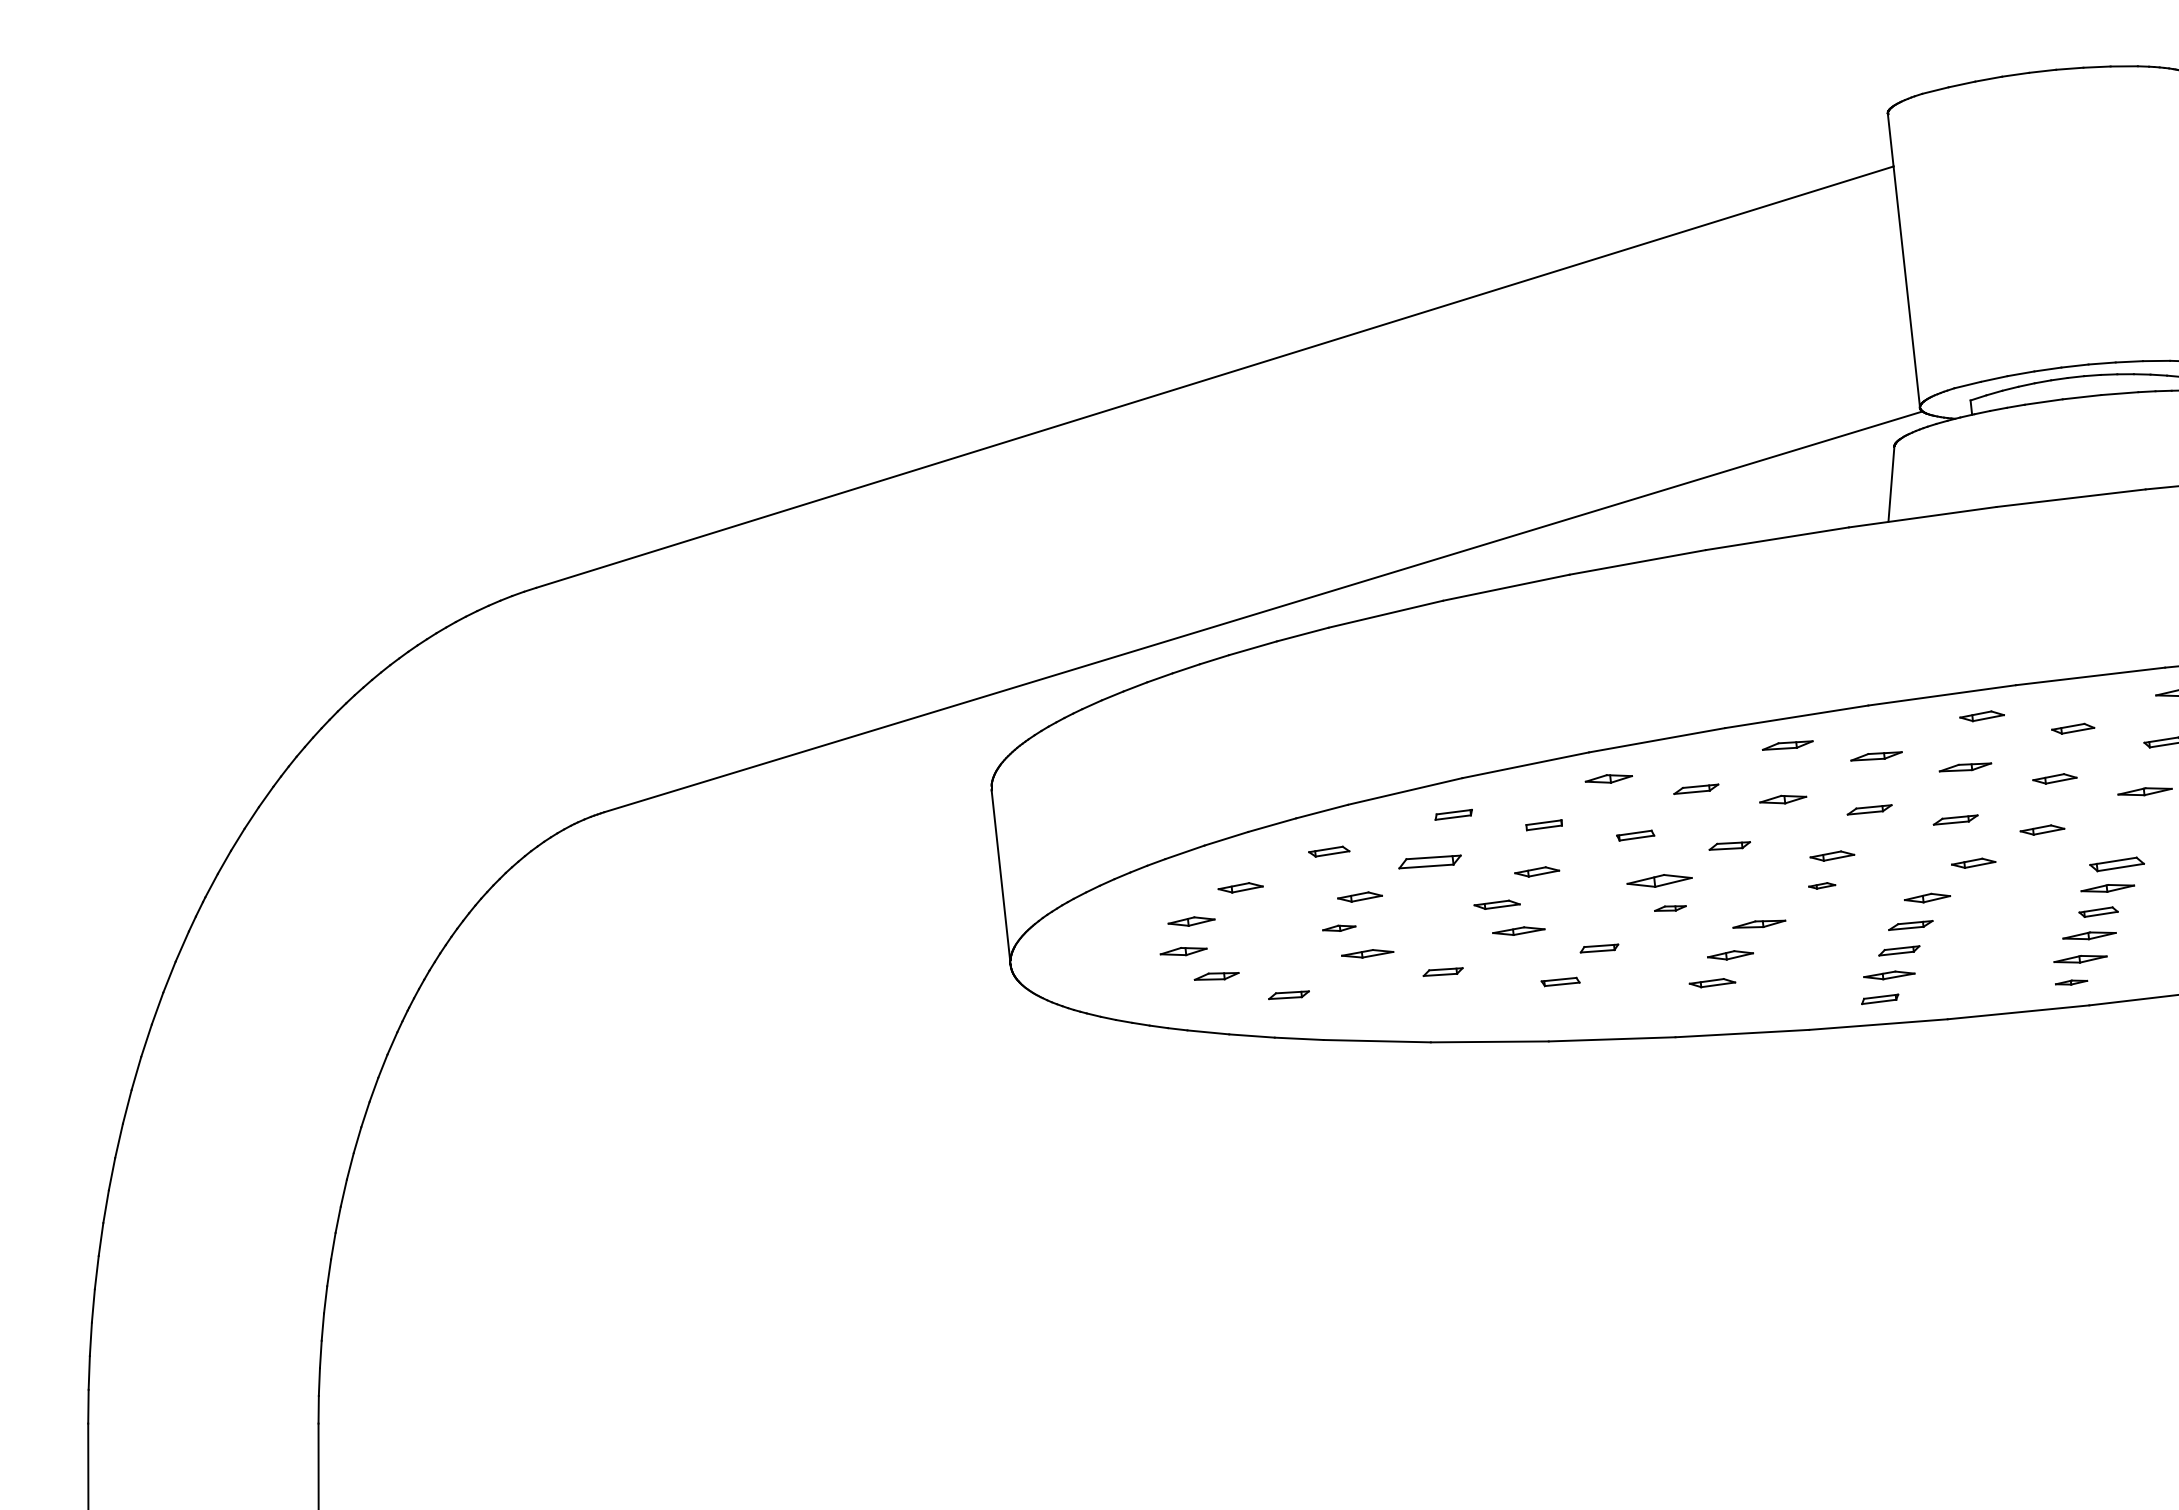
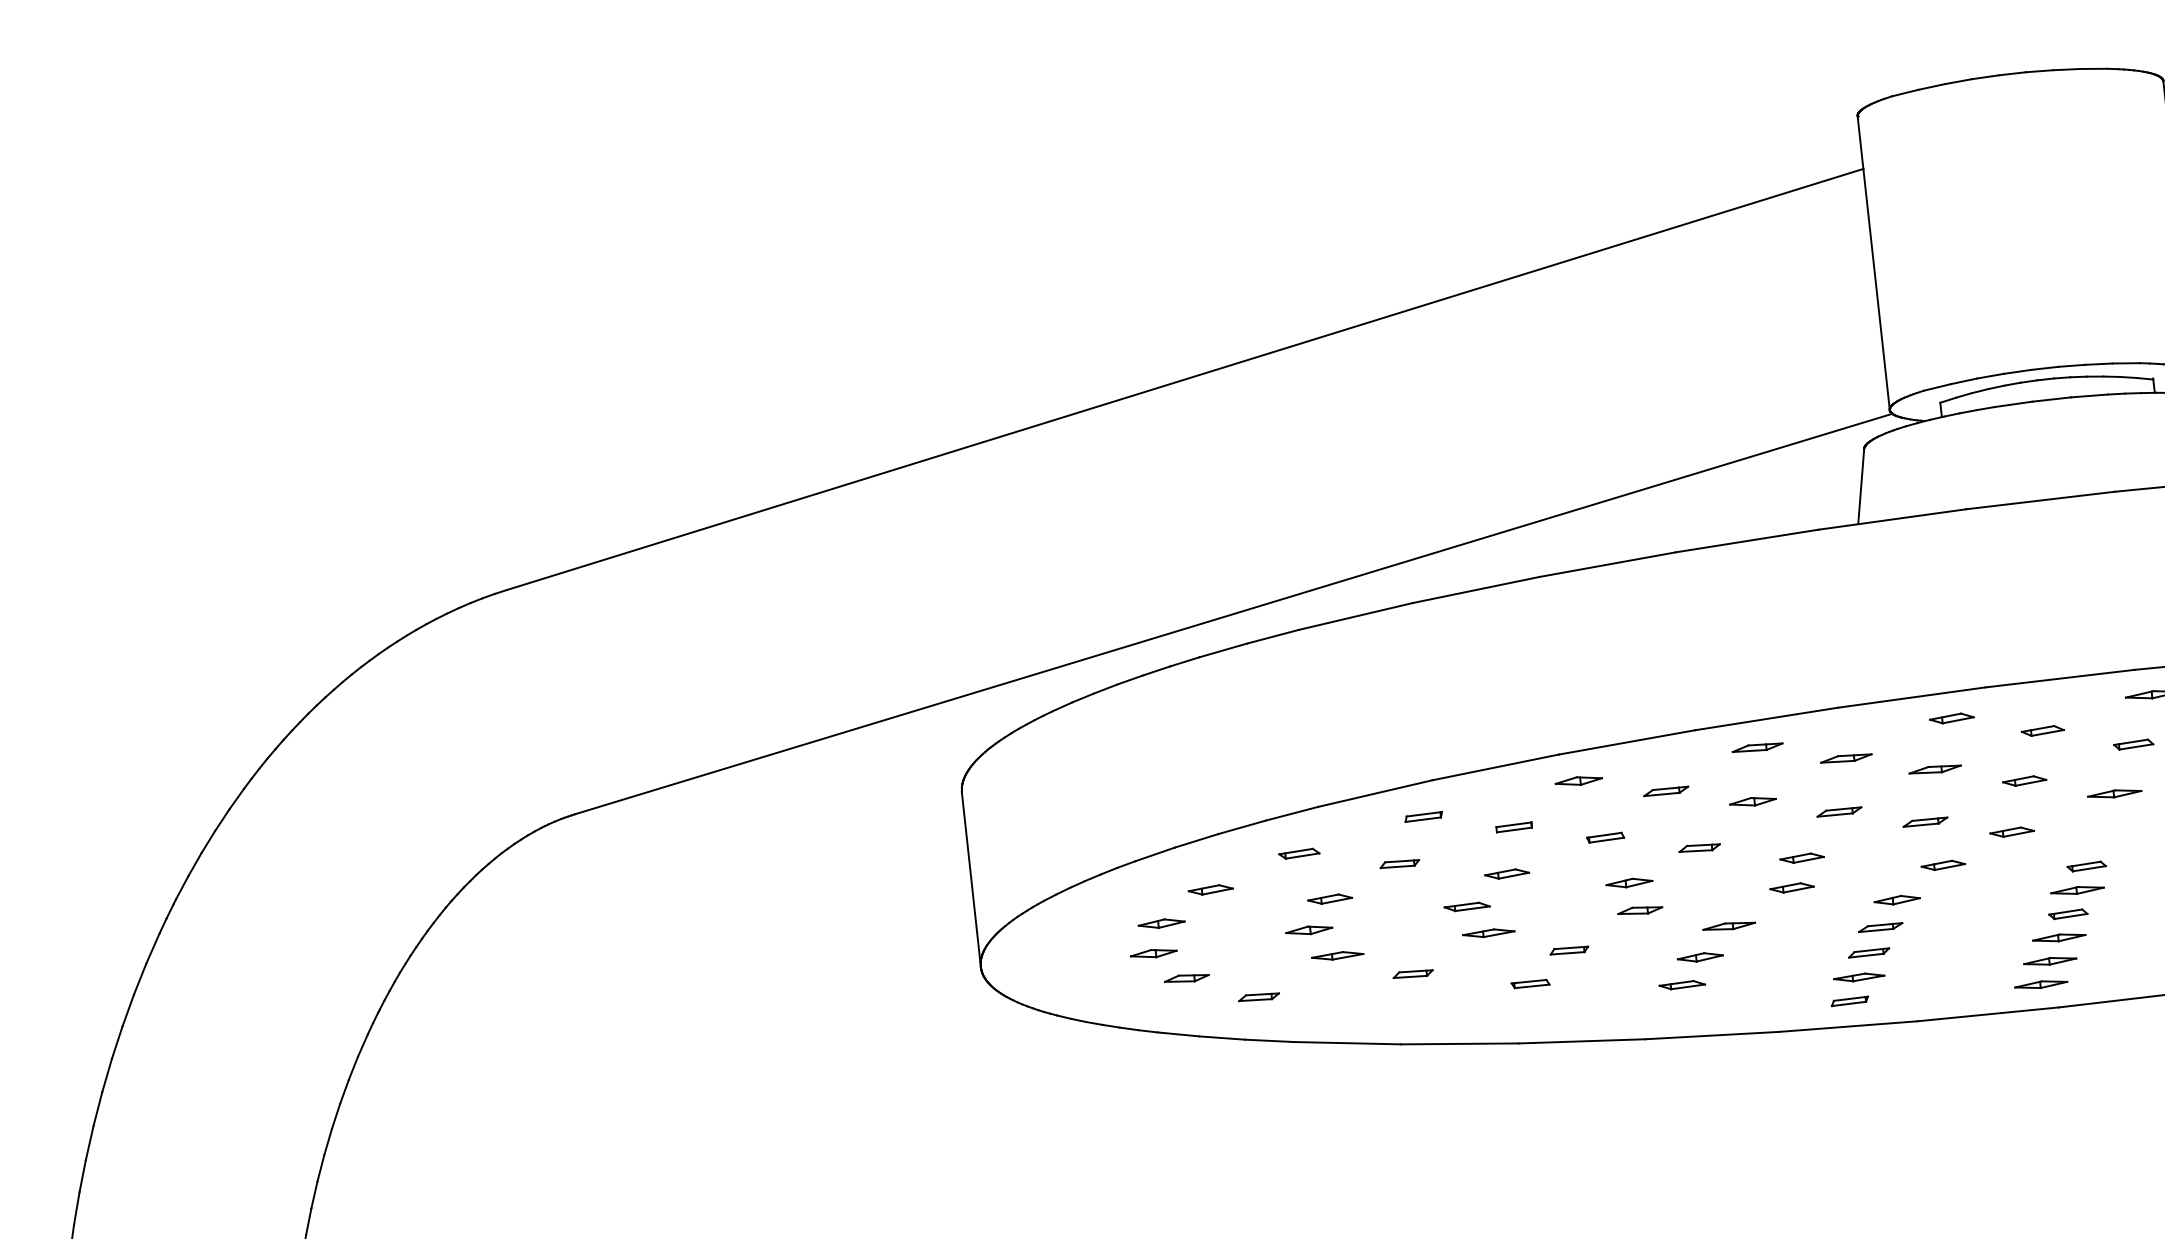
part: (1429, 861) -> (1399, 863), size x0.62
part: (2116, 864) -> (2086, 866), size x0.71
part: (1659, 880) -> (1629, 882), size x0.71
part: (1821, 885) -> (1791, 887), size x1.67
part: (1670, 908) -> (1640, 910), size x1.43
part: (1339, 928) -> (1309, 930), size x1.43
part: (2071, 982) -> (2041, 984), size x1.67

